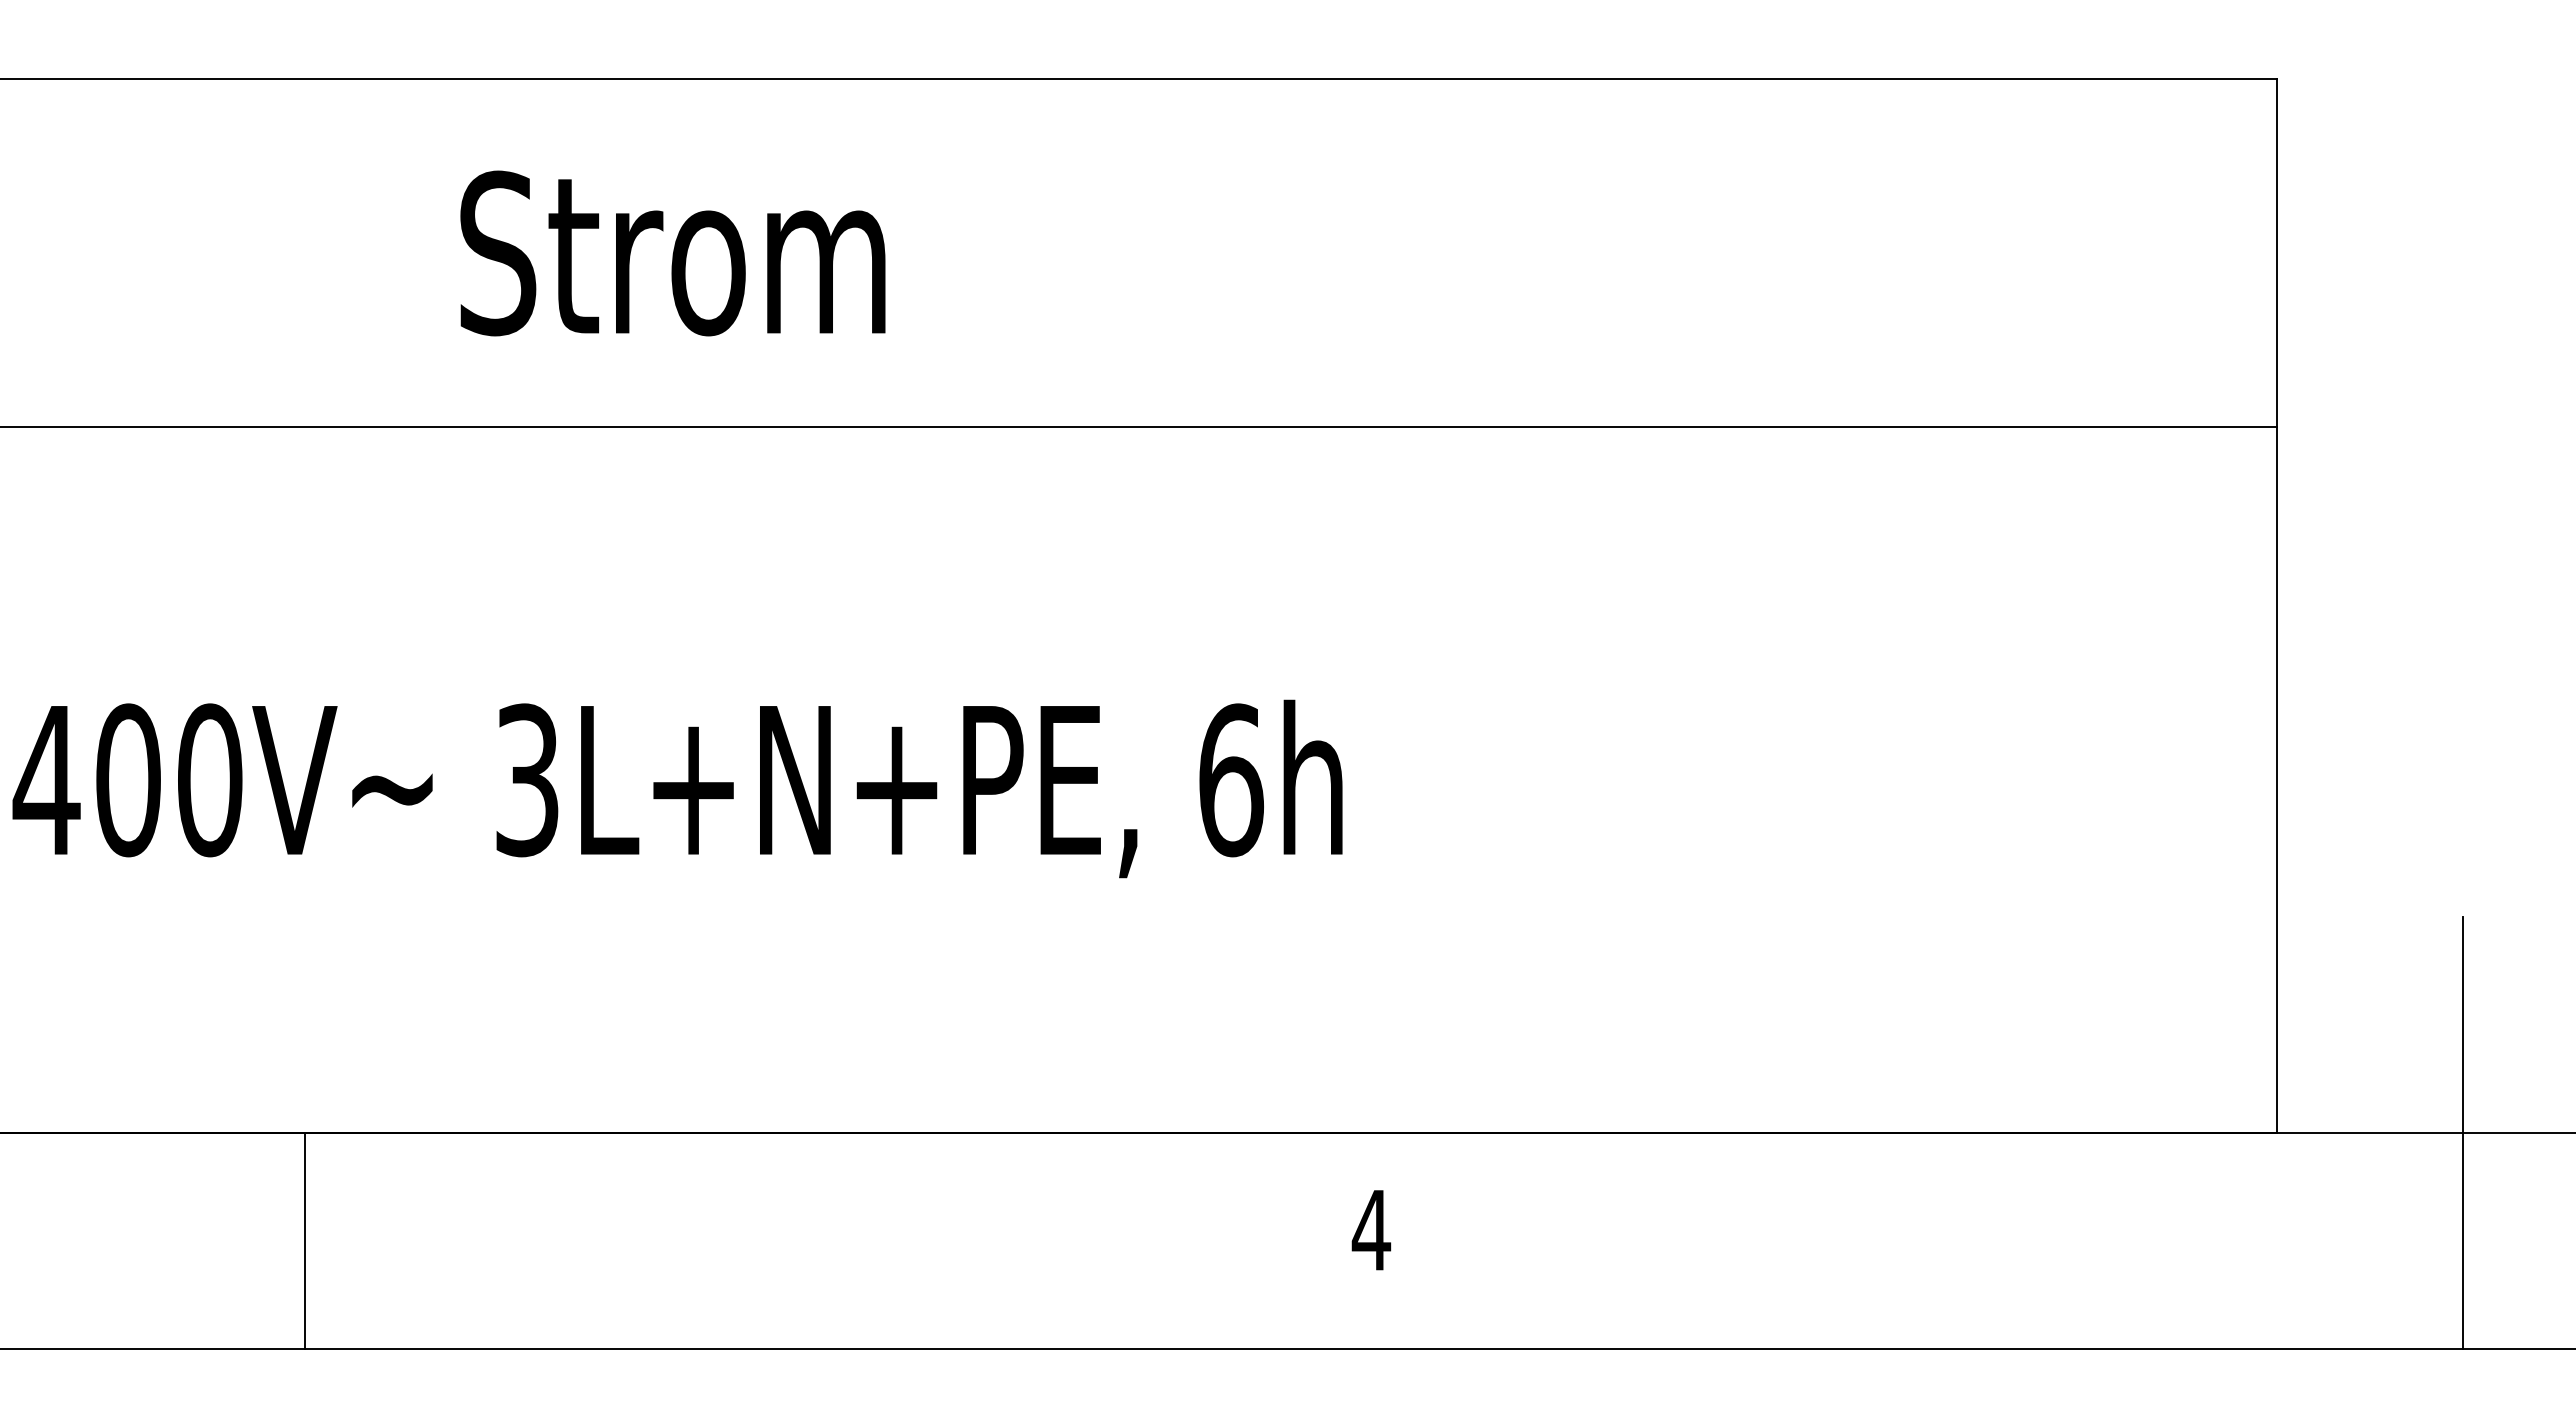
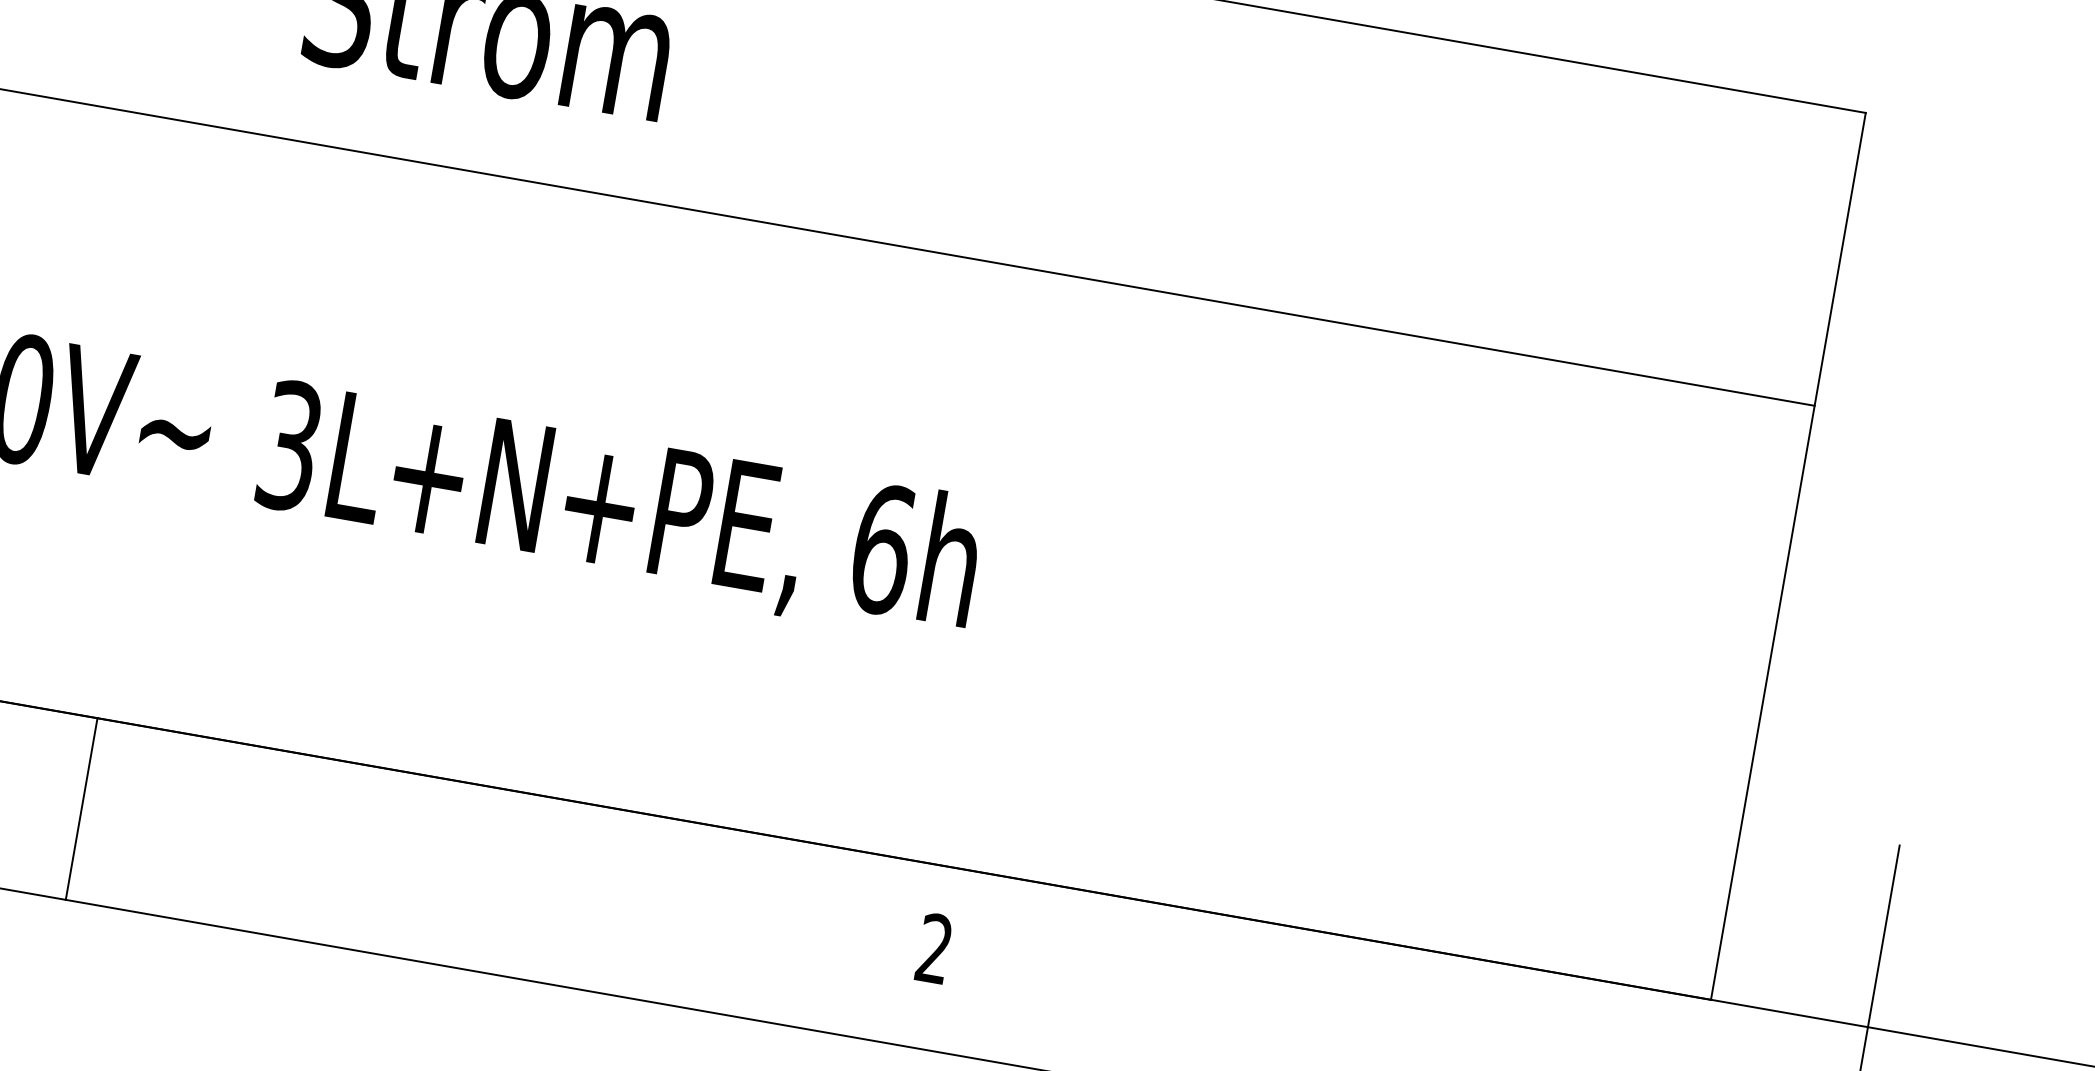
text: (1371, 1229) -> (934, 948), 4 -> 2
line: (305, 1240) -> (81, 808), moved

